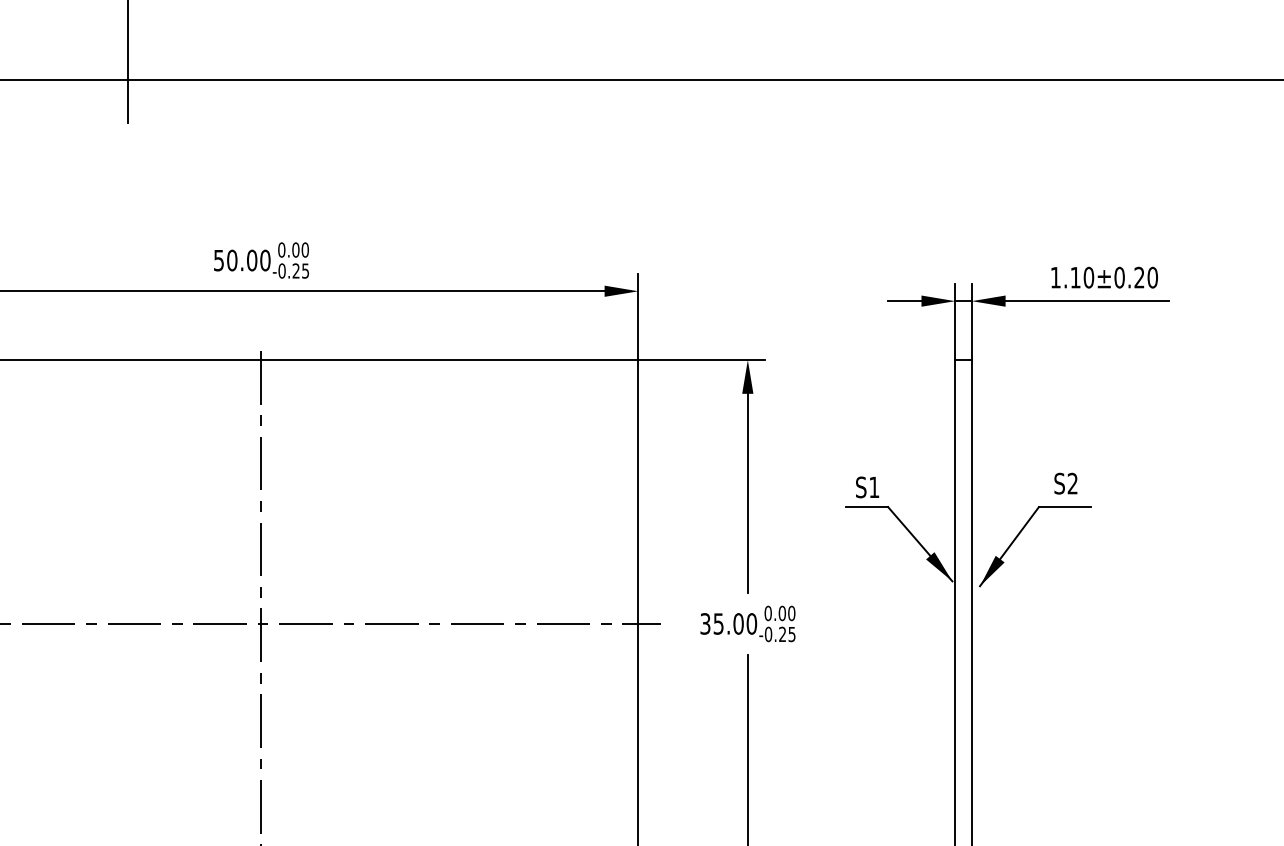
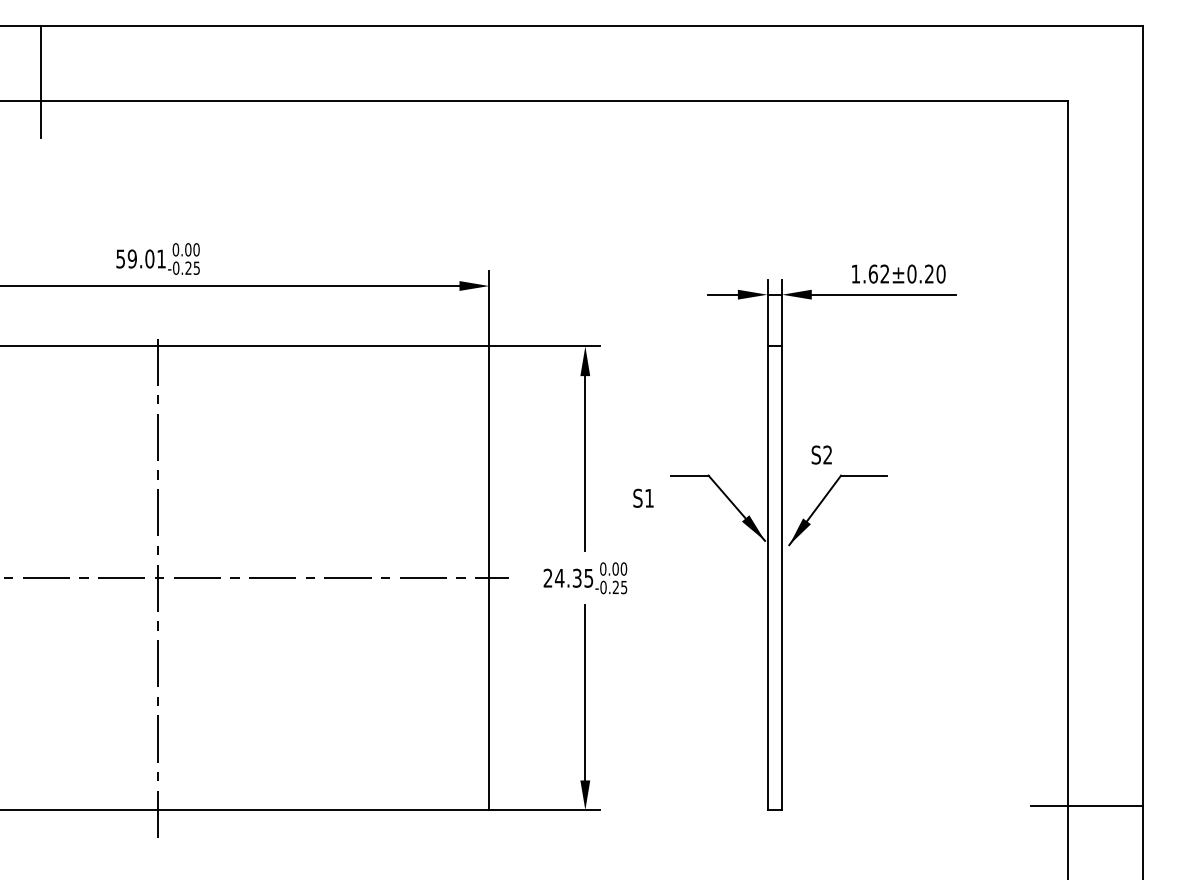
text: (248, 259) -> (146, 258), 50.00 -> 59.01
text: (1081, 277) -> (878, 273), 1.10±0.20 -> 1.62±0.20
text: (1065, 483) -> (821, 454), moved
text: (867, 486) -> (643, 497), moved
text: (728, 623) -> (568, 577), 35.00 -> 24.35

